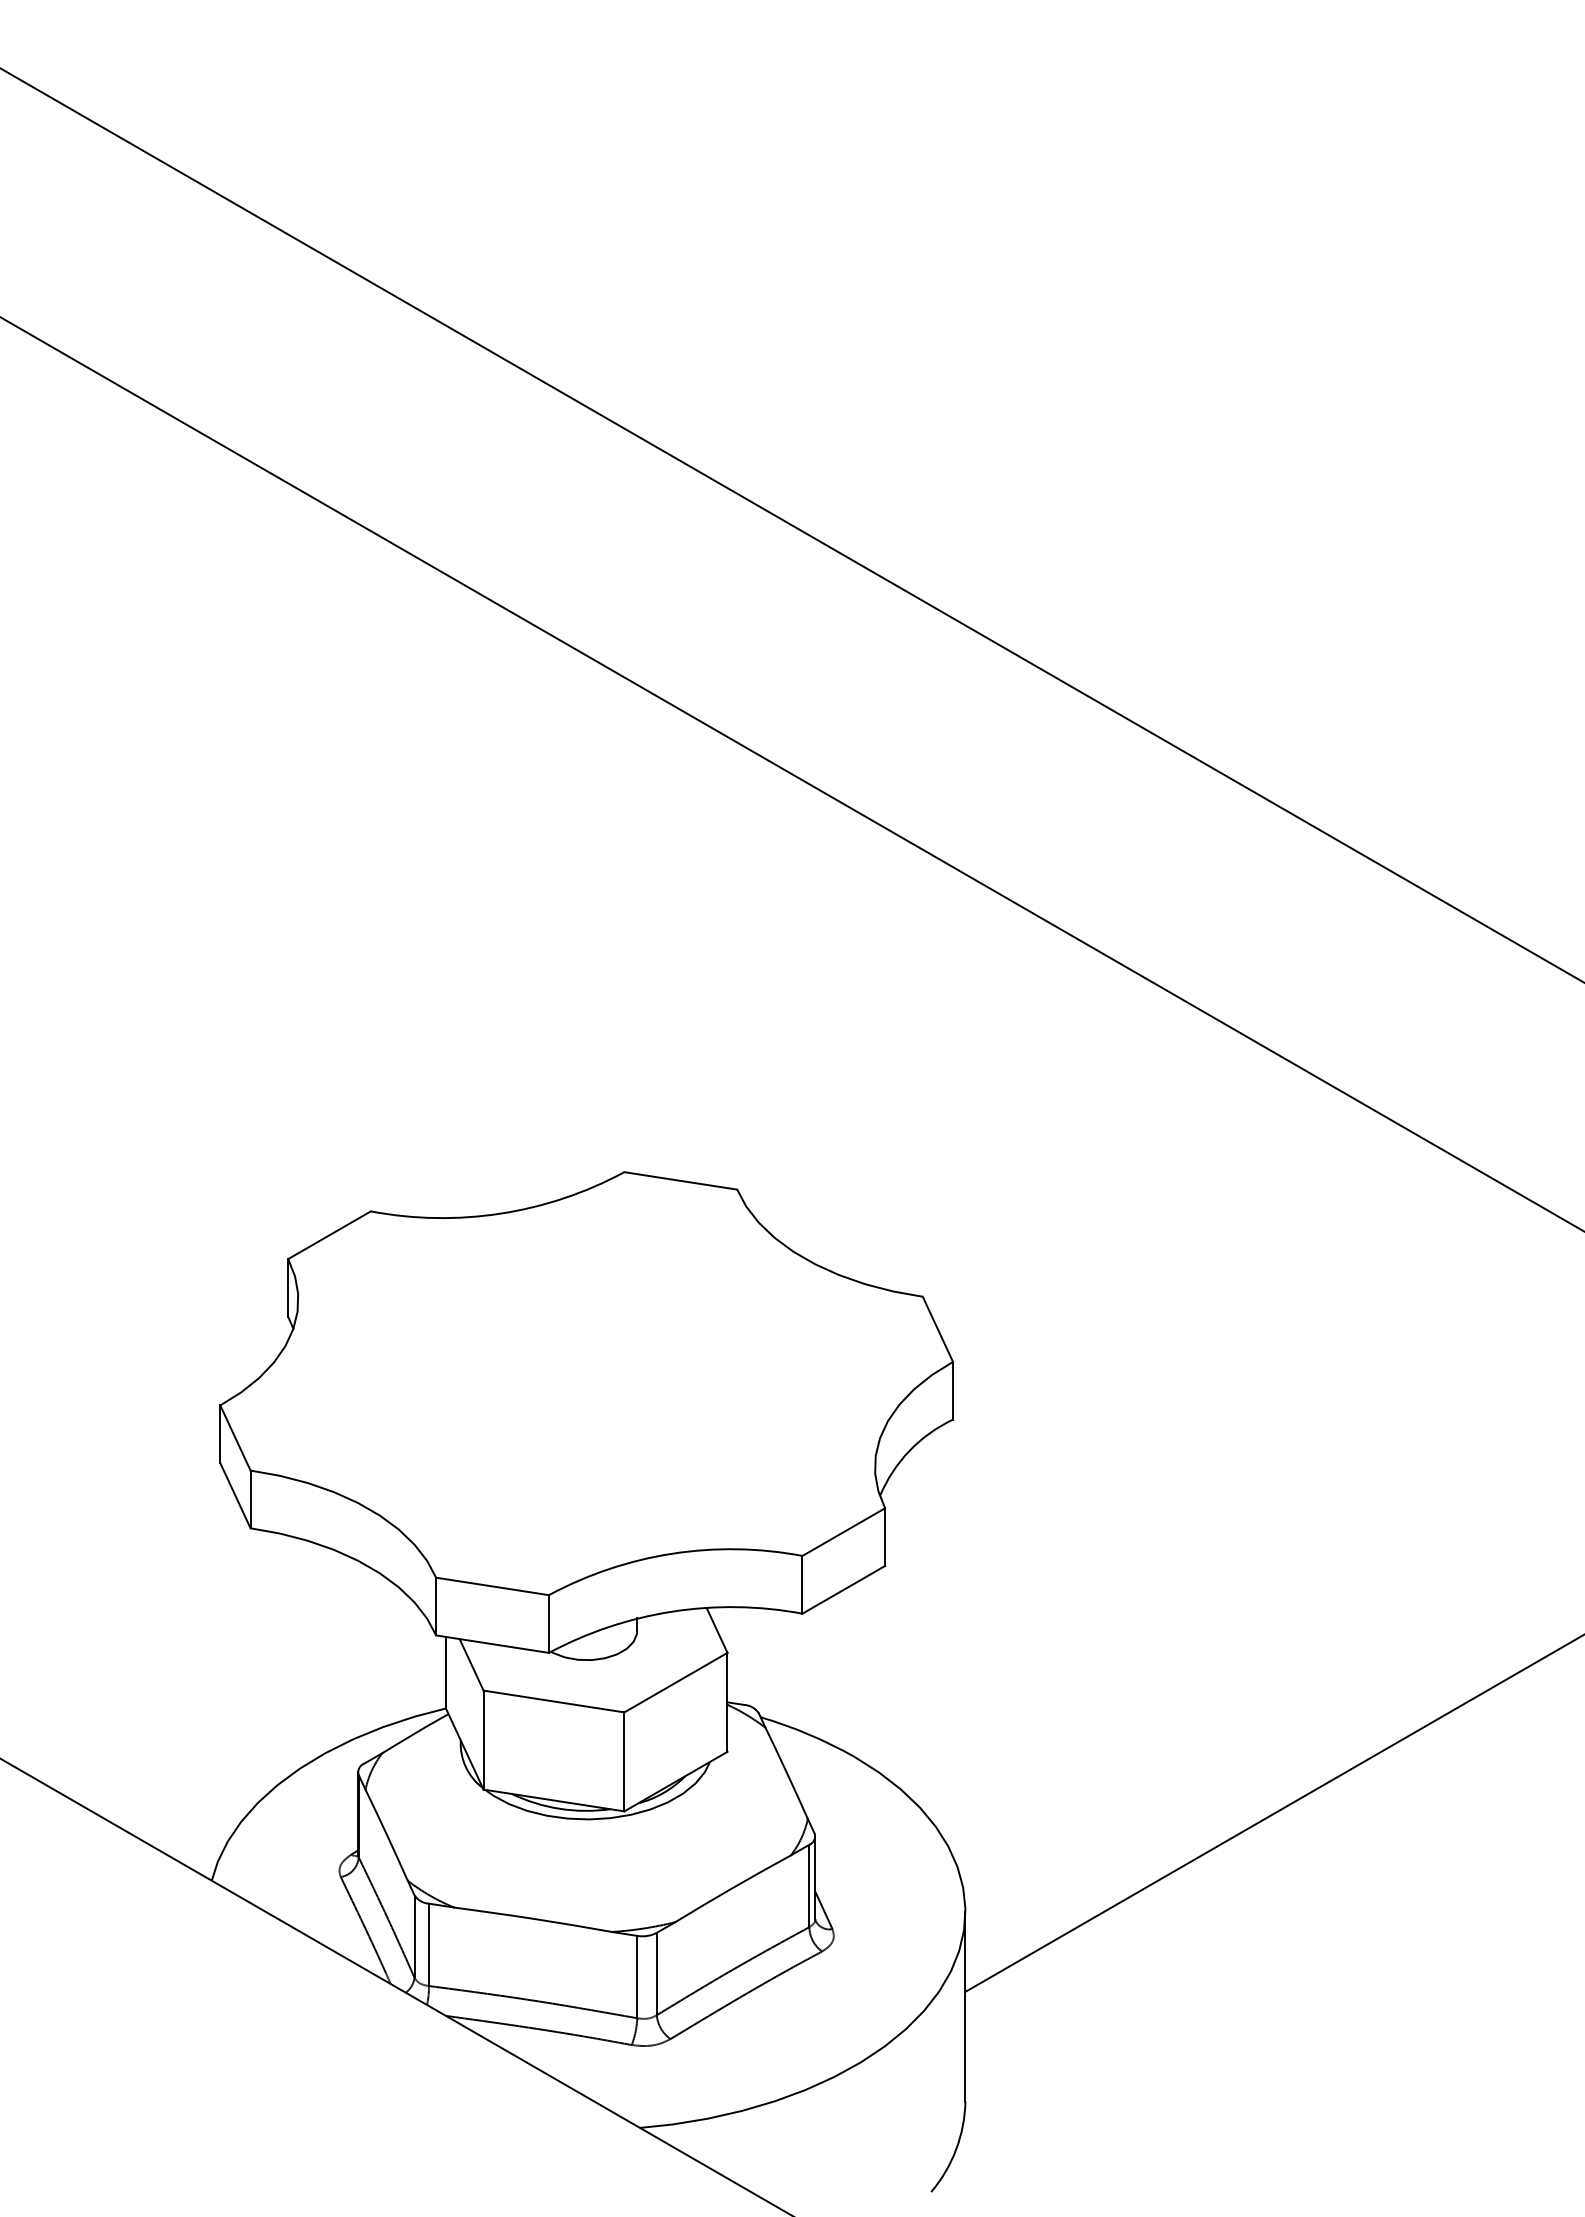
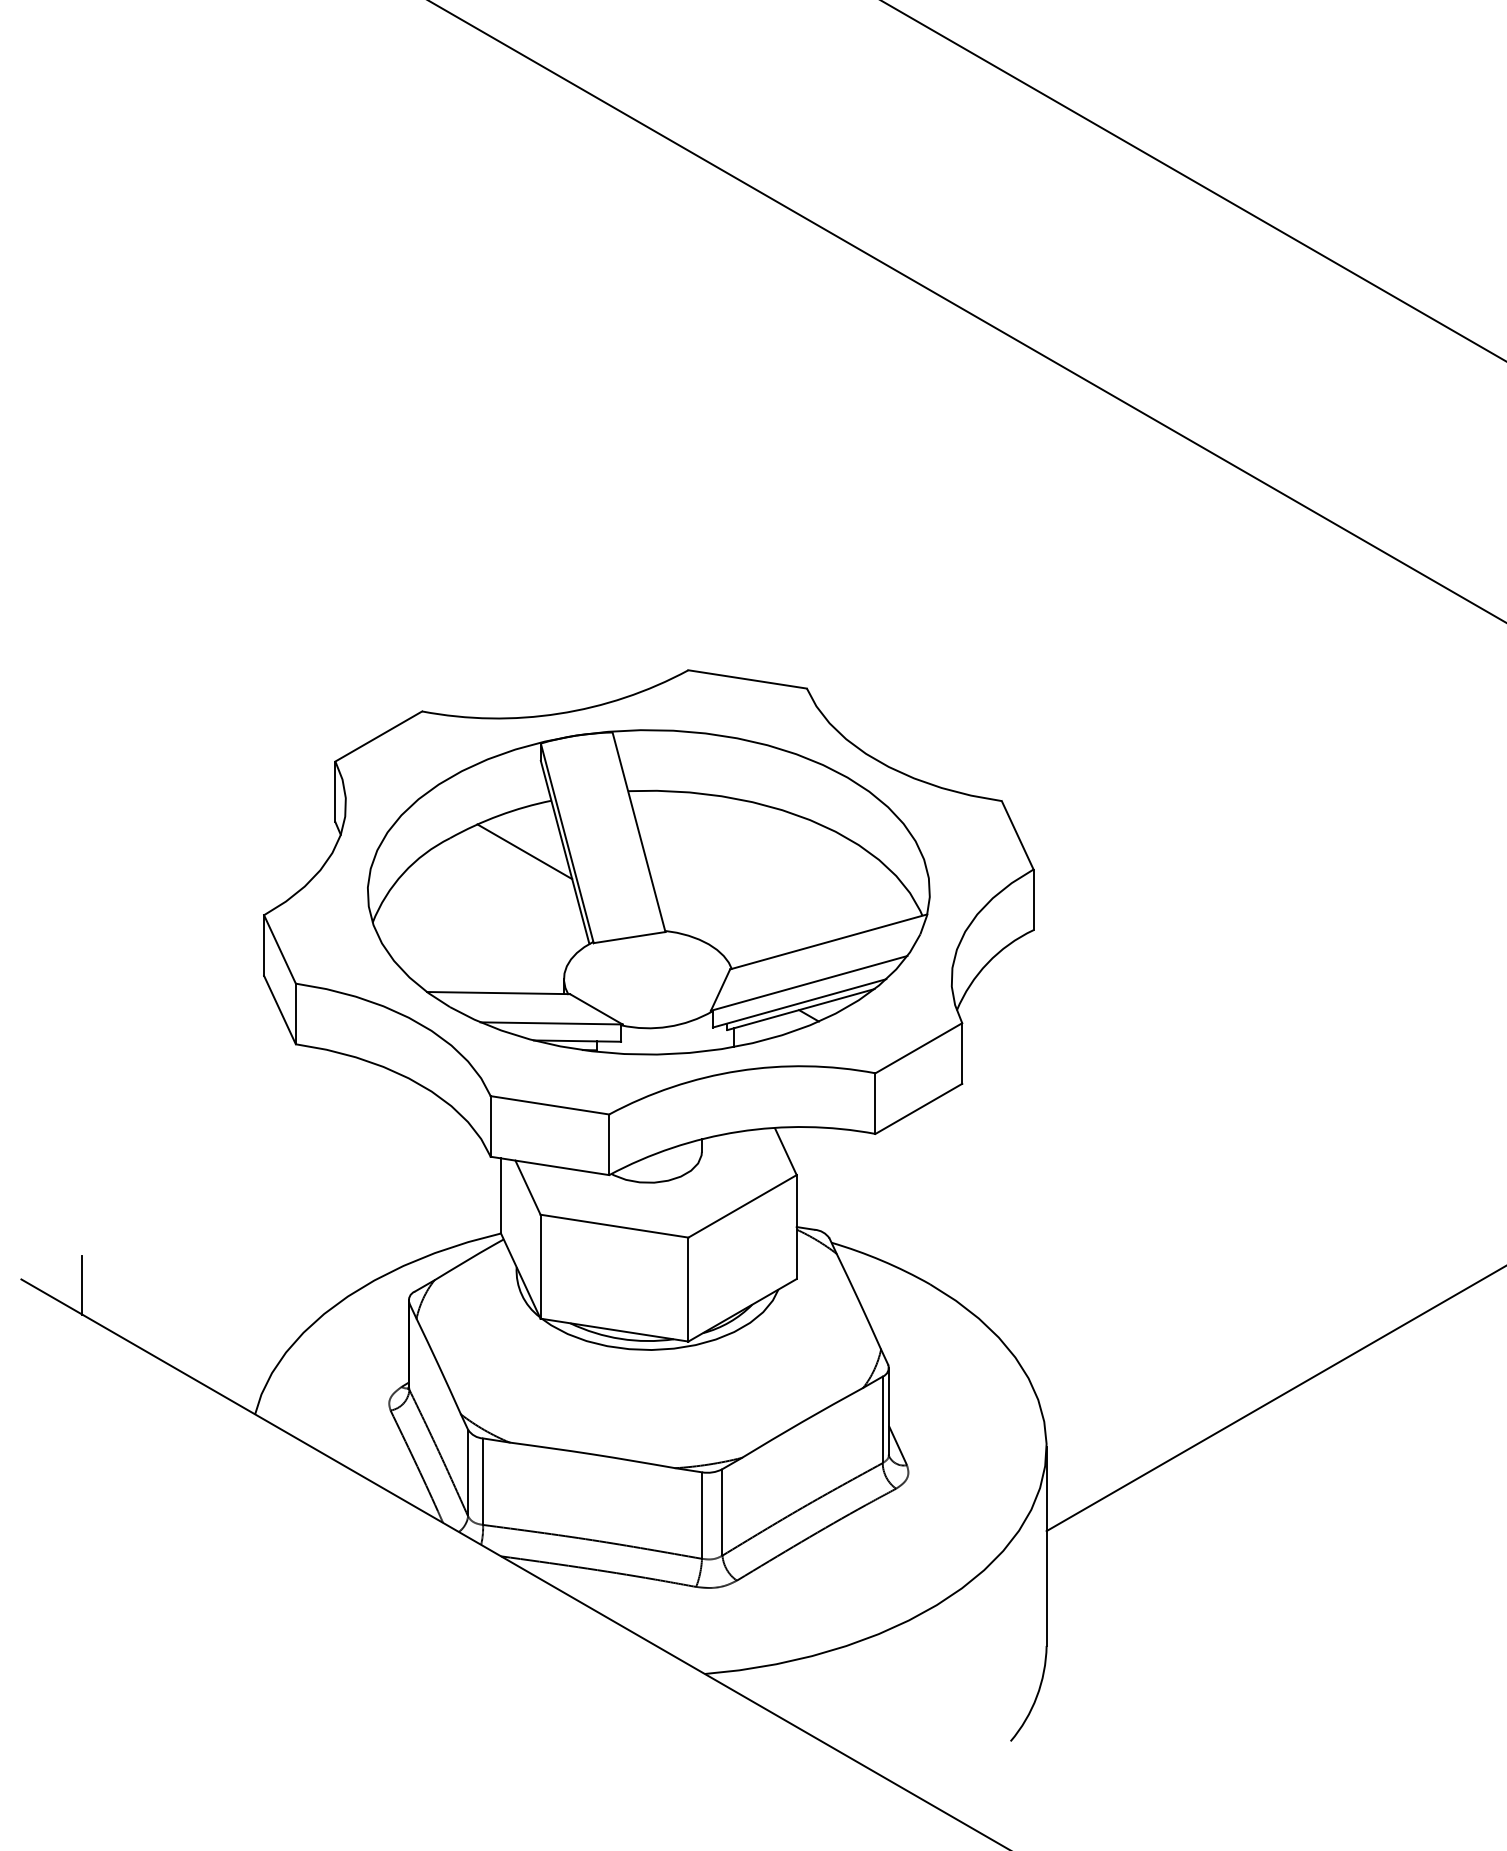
part: (586, 1383) -> (648, 892), added
line: (47, 1757) -> (82, 1284), added

